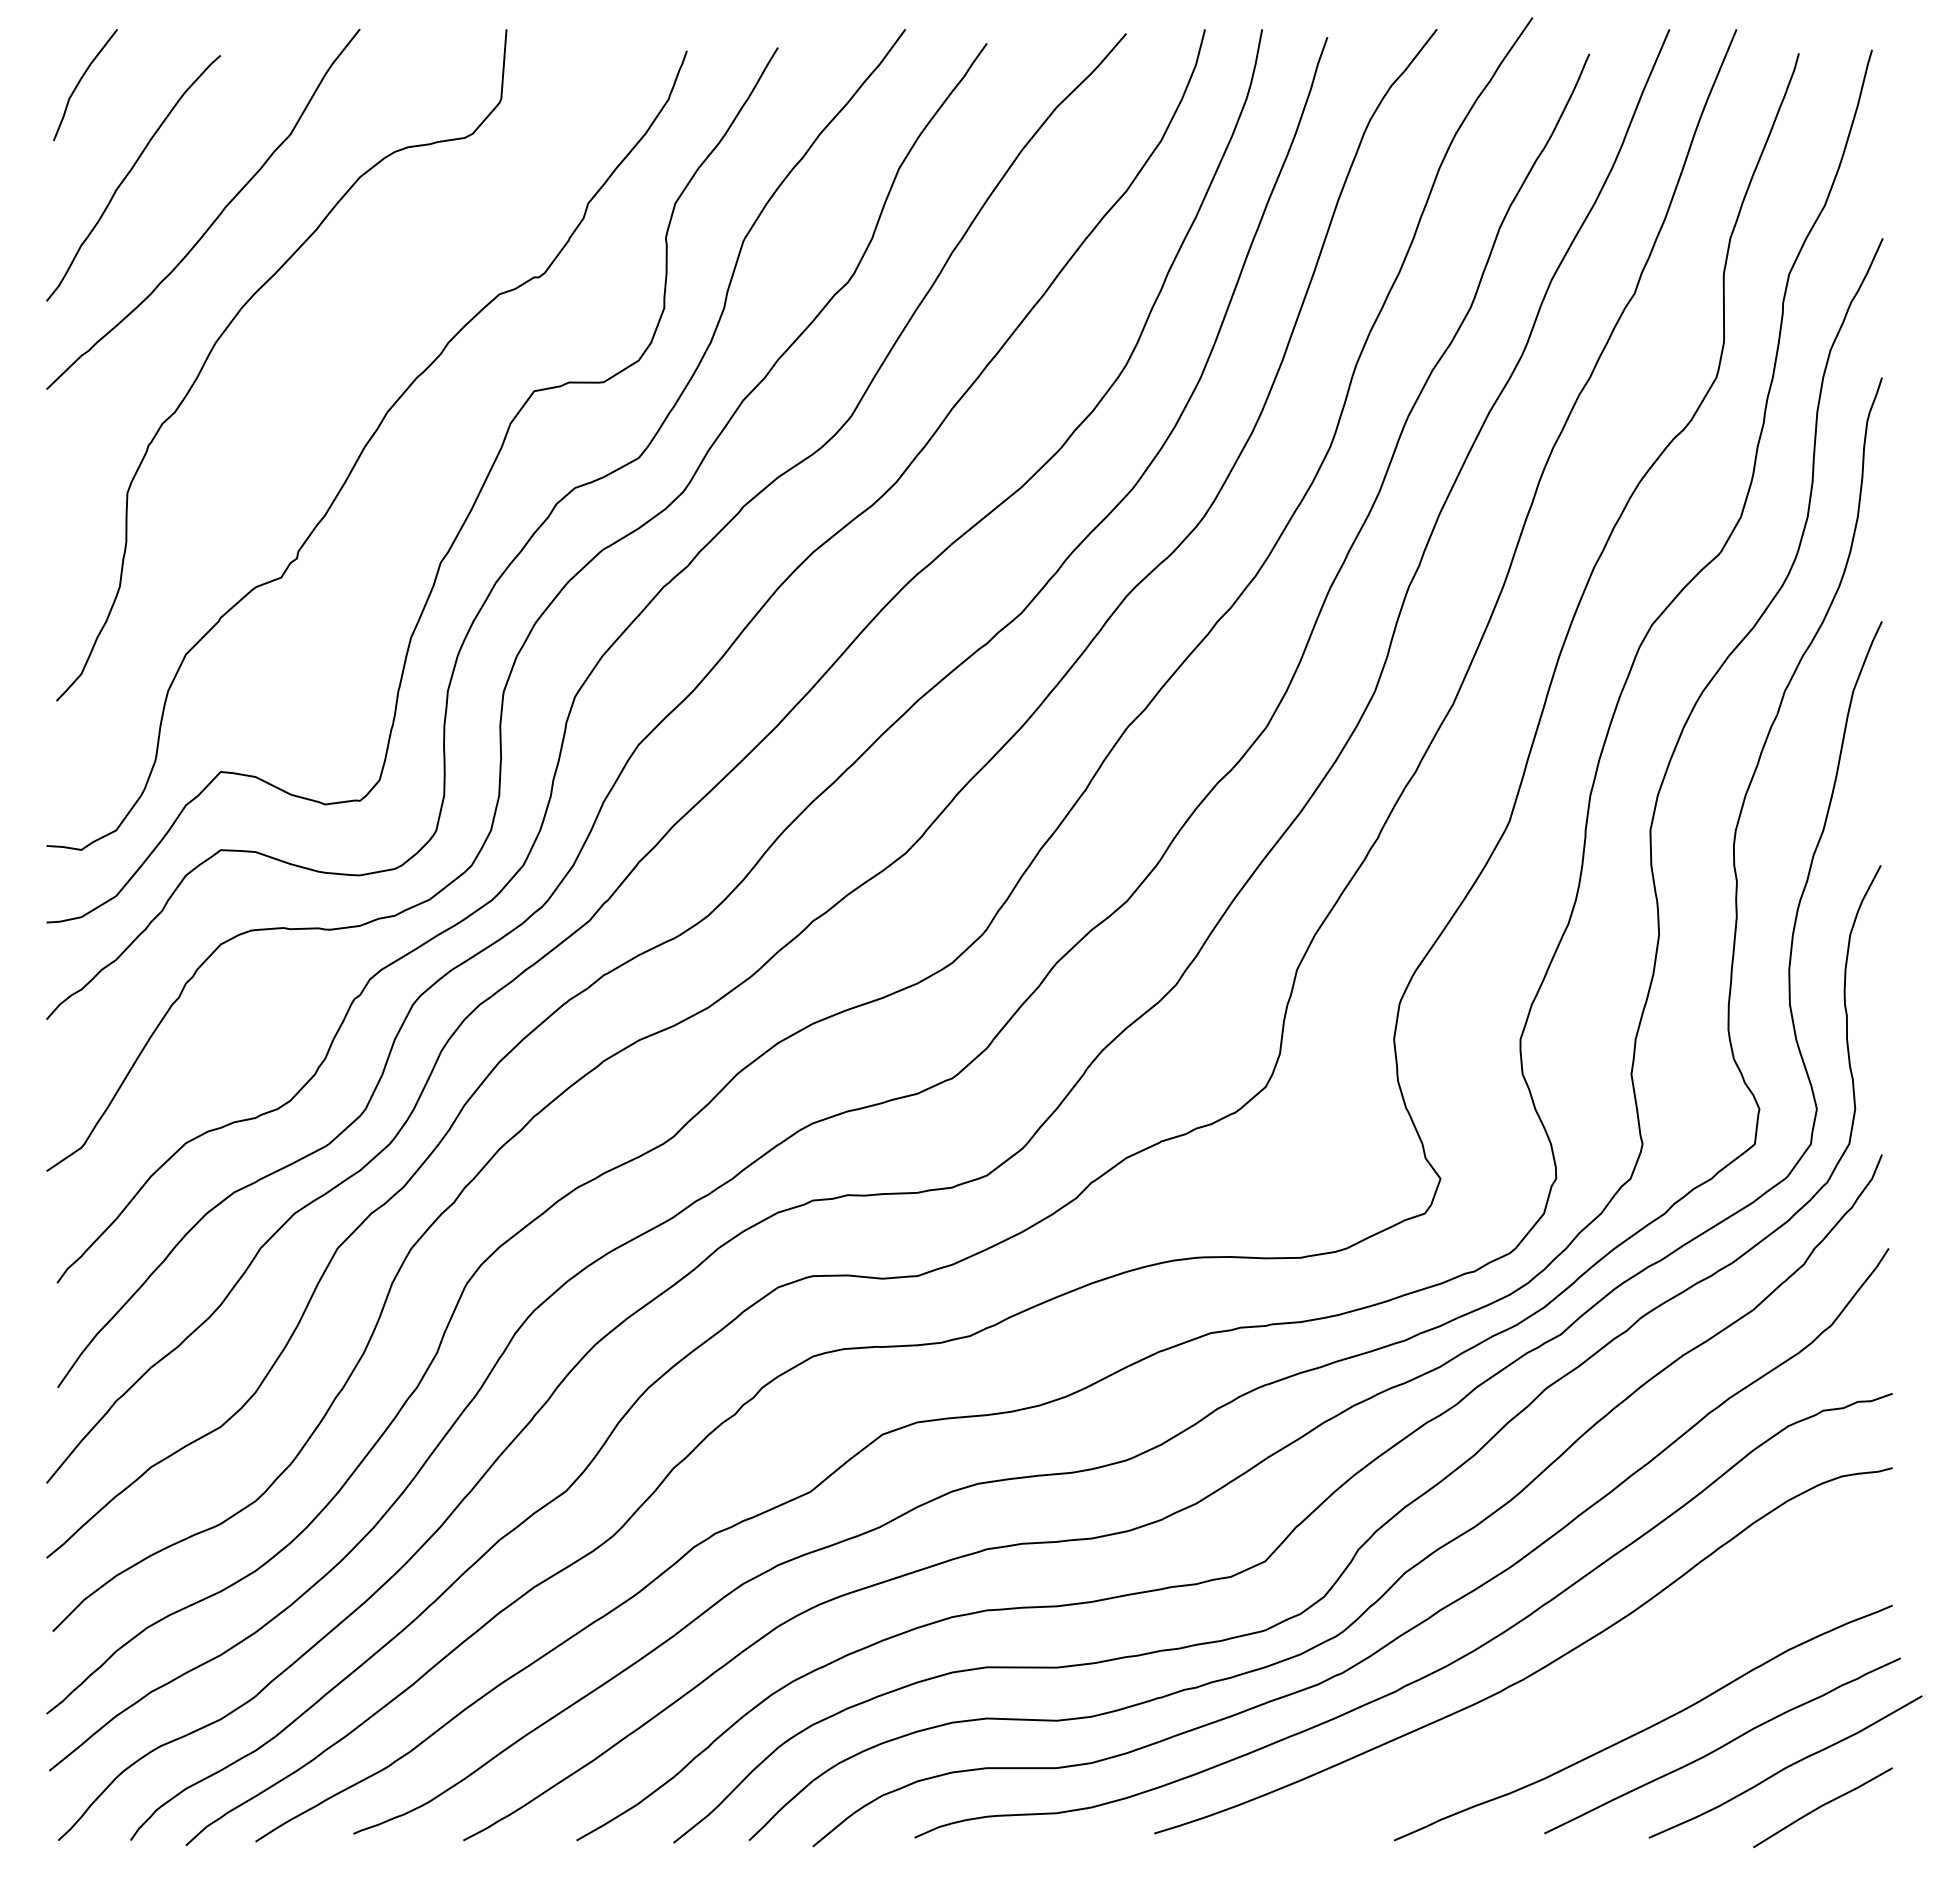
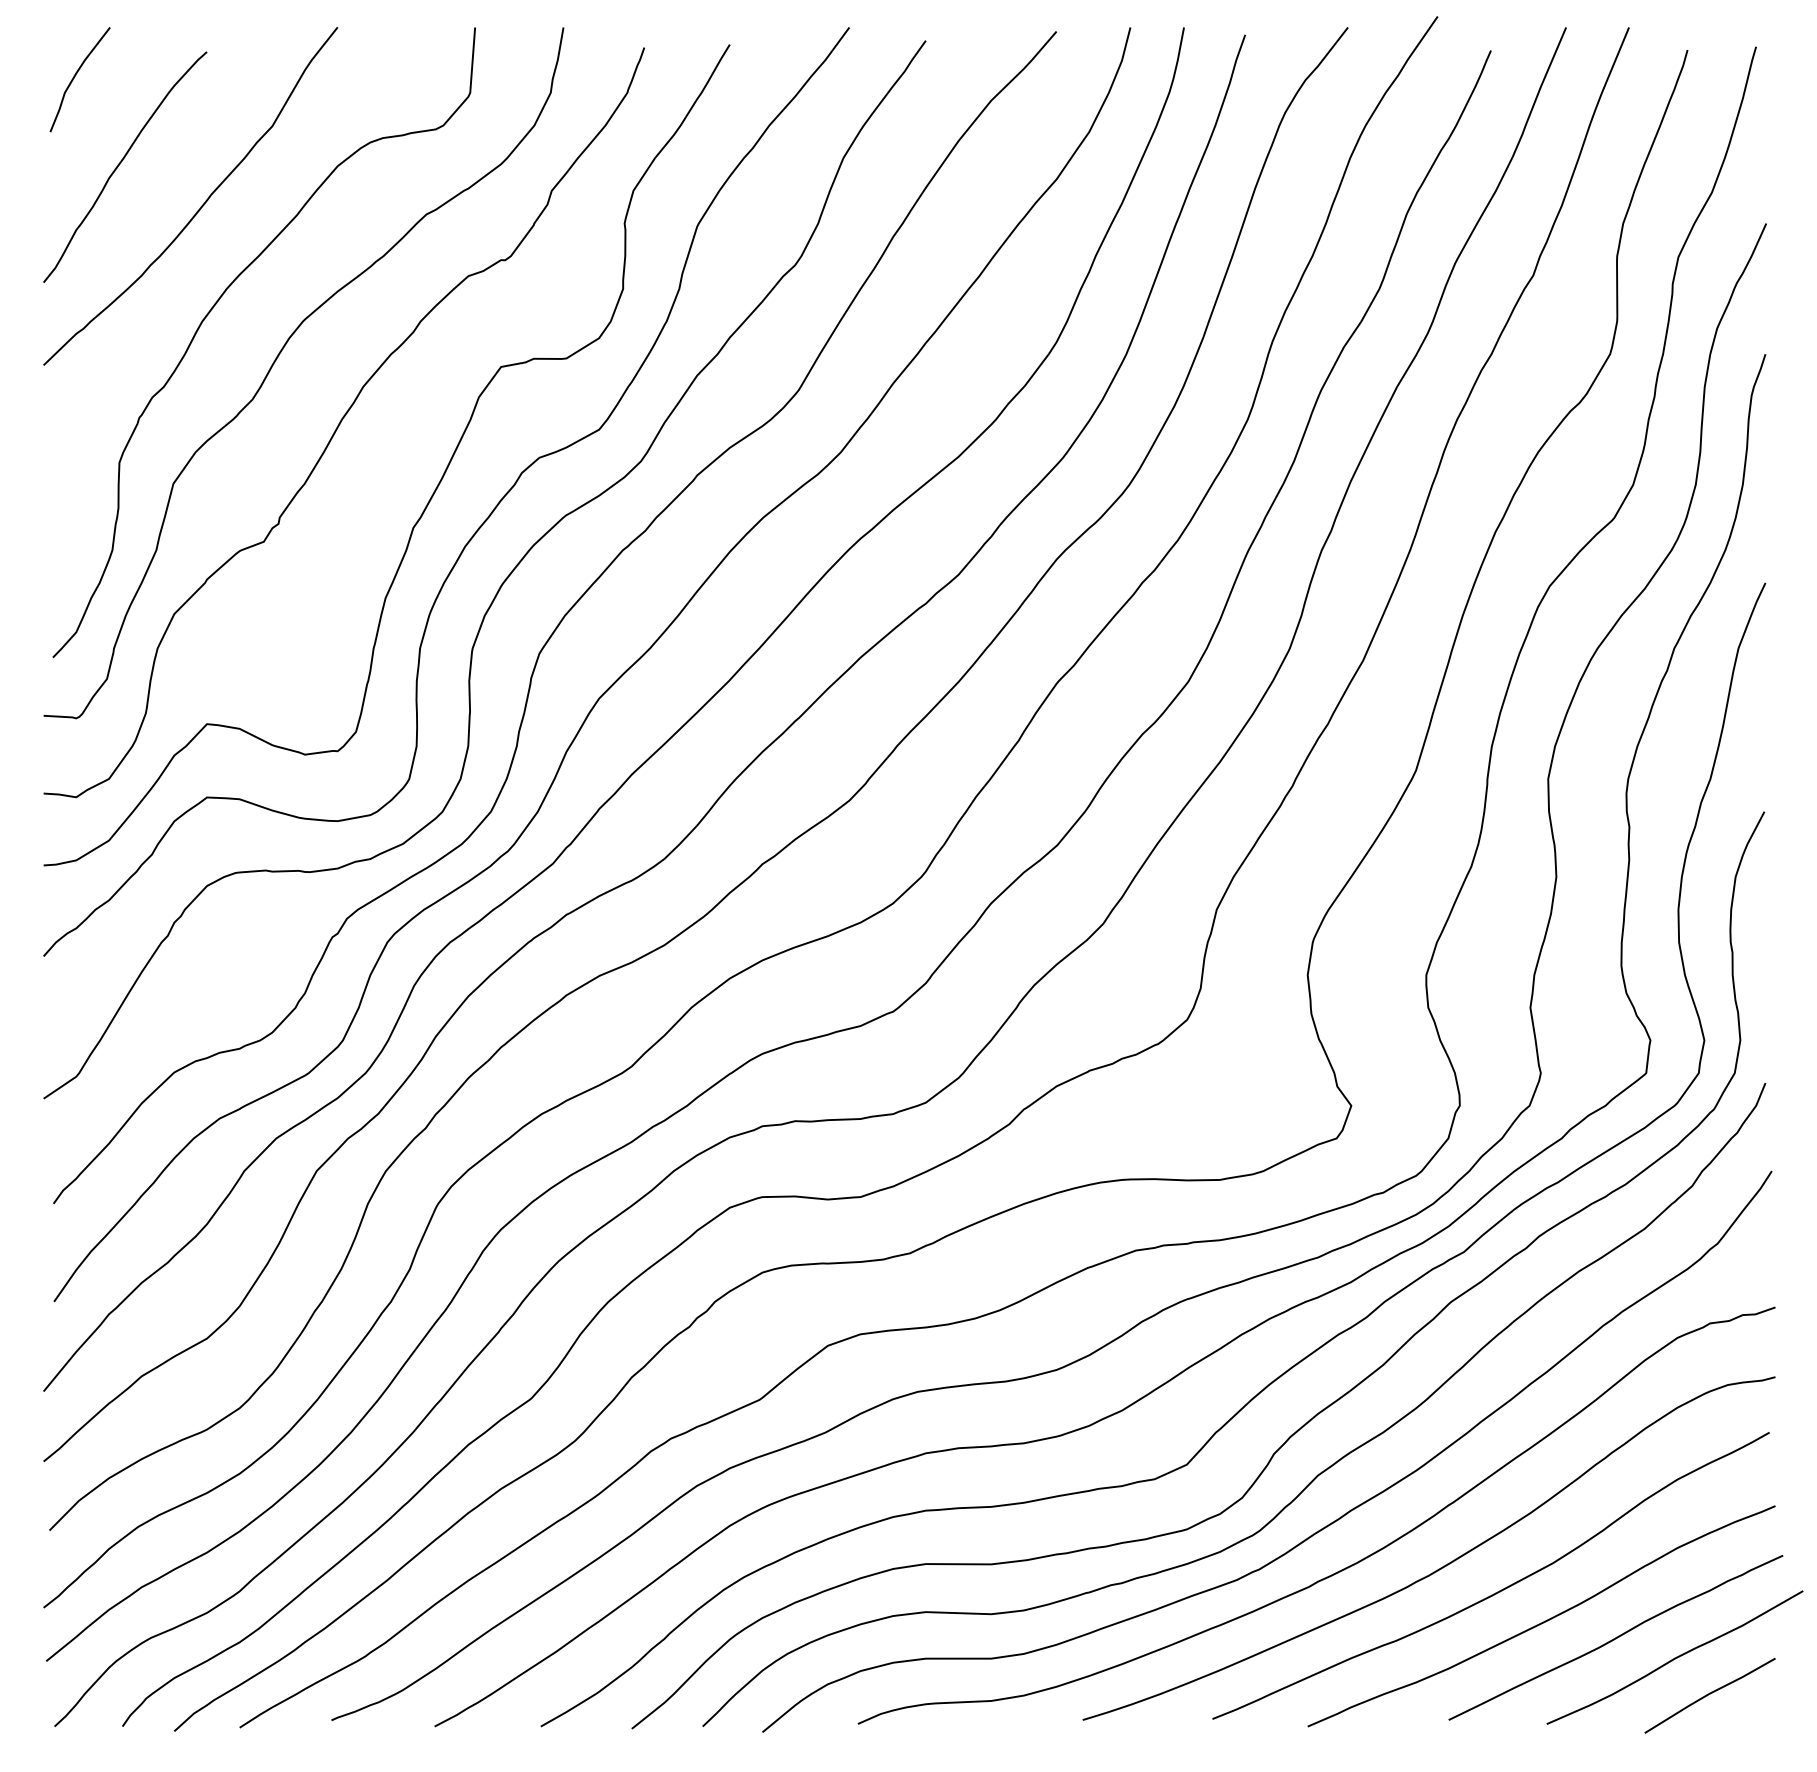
curve: (295, 383) -> (277, 359), added
curve: (1598, 1695) -> (1499, 1590), added

